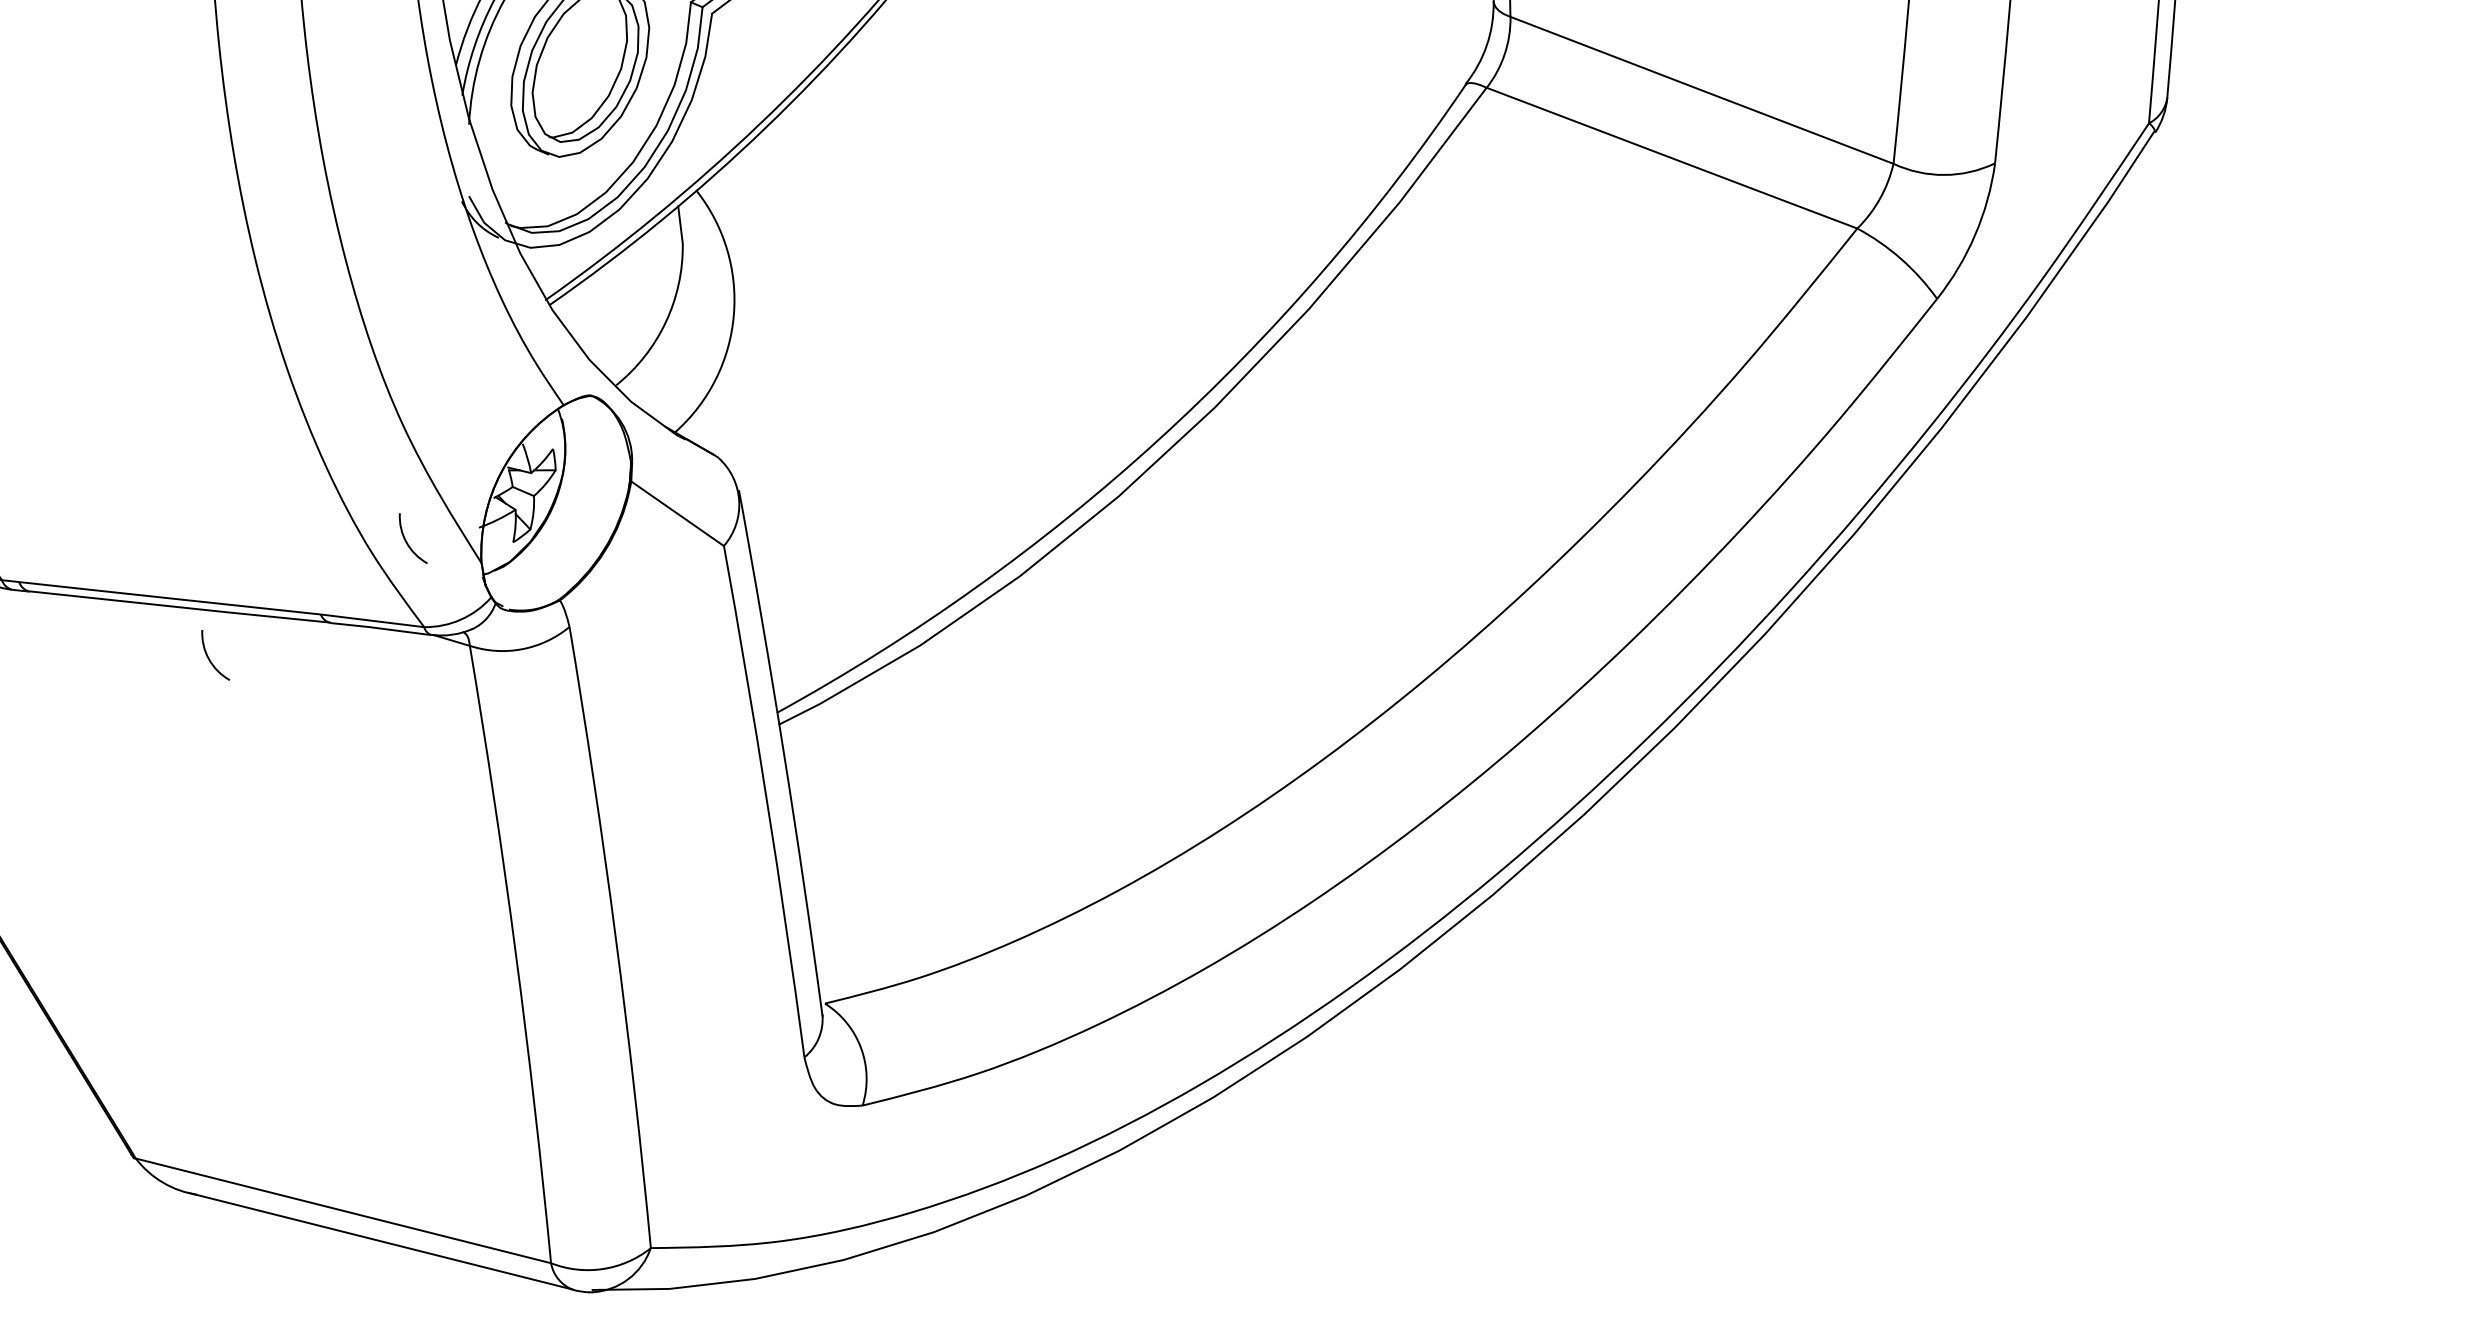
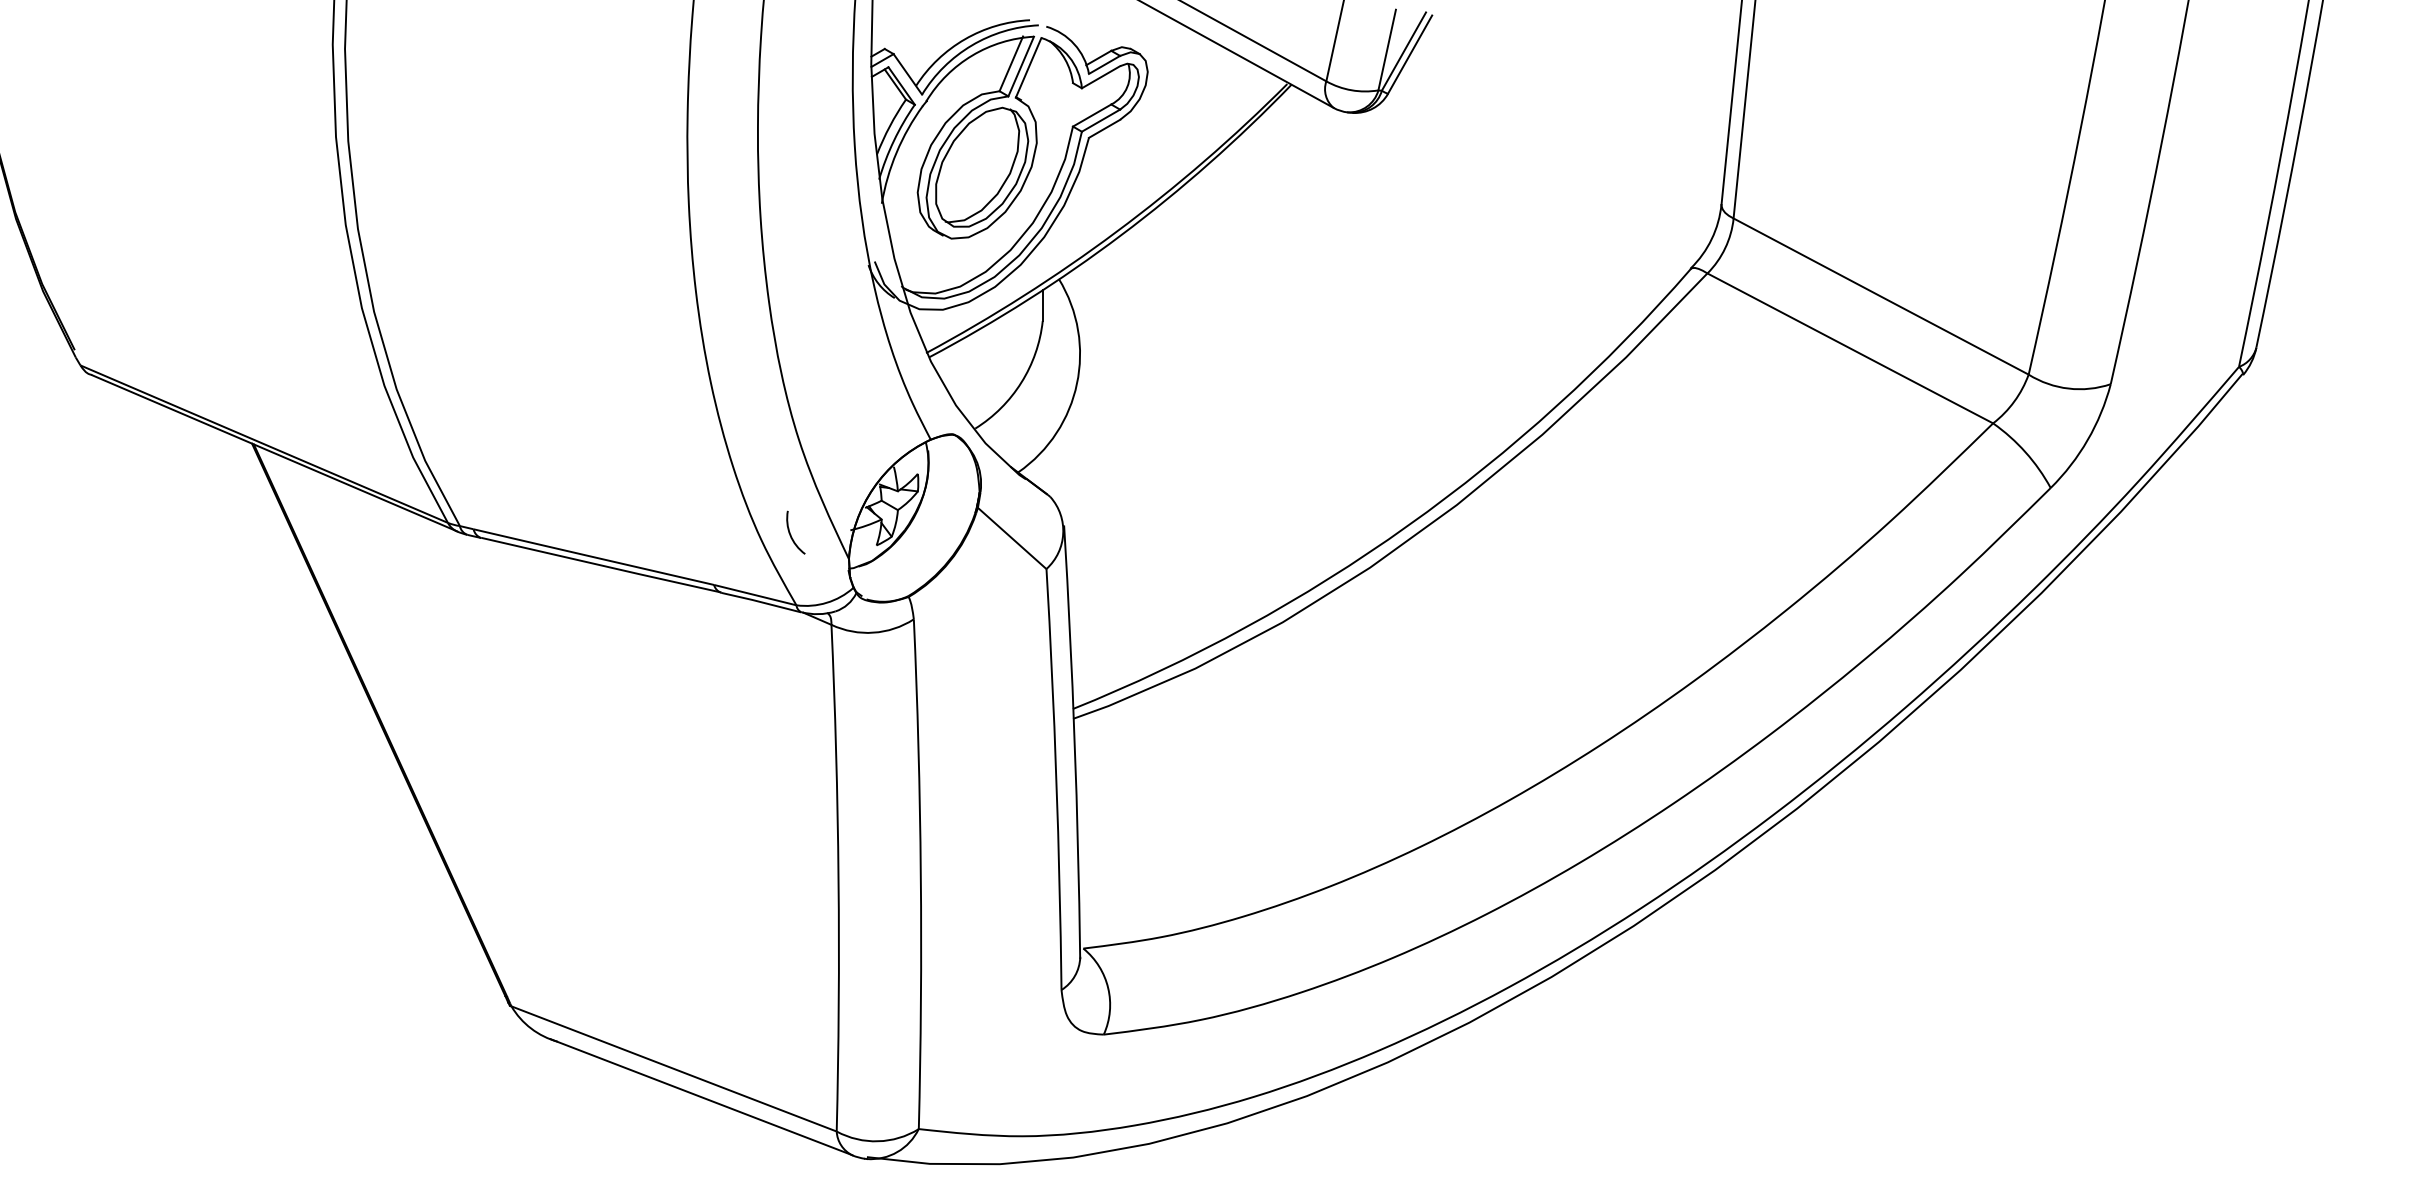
arc: (210, 658) -> (620, 609), removed

